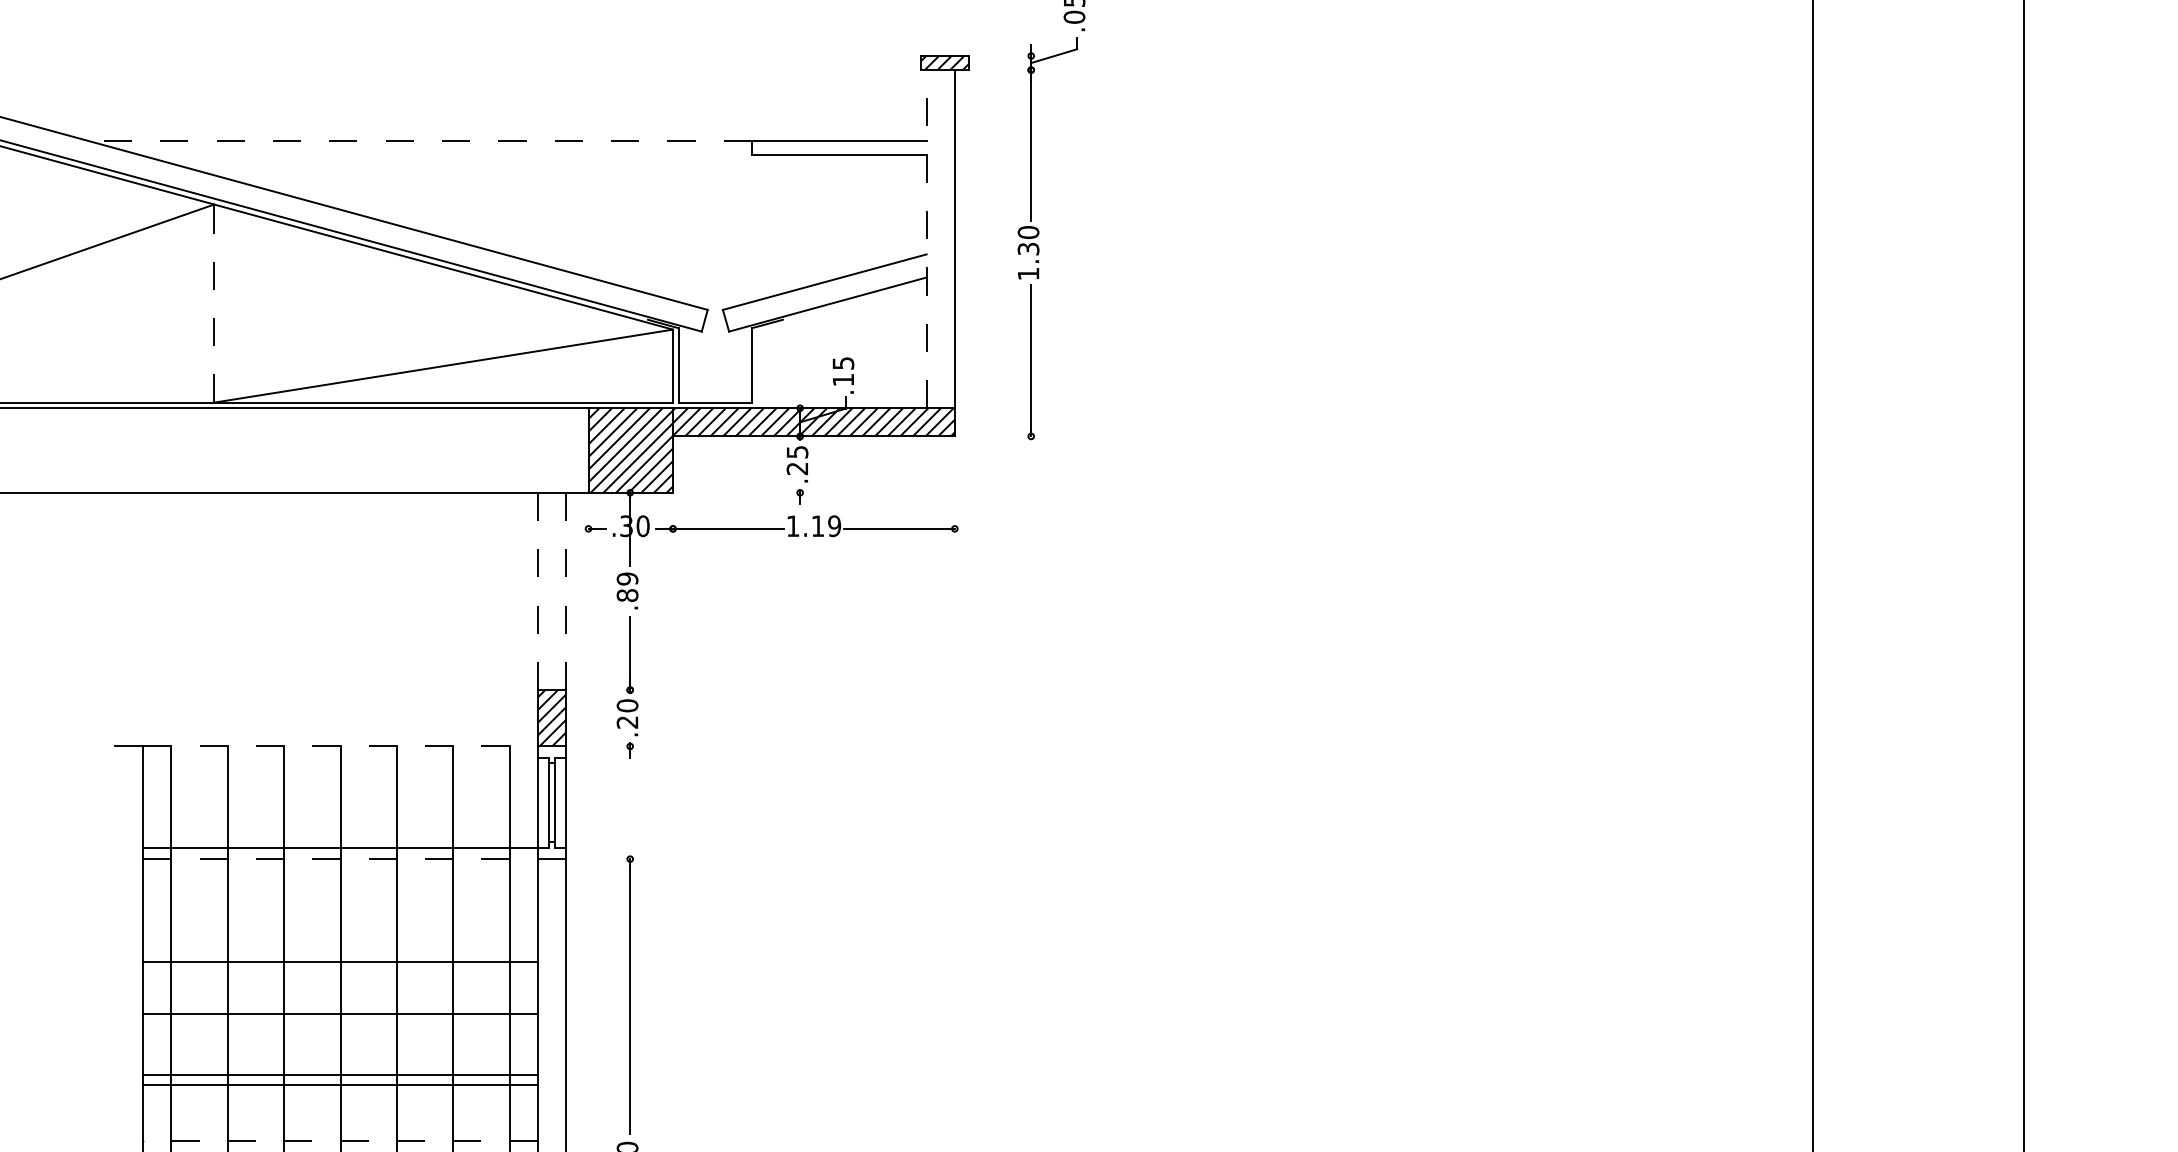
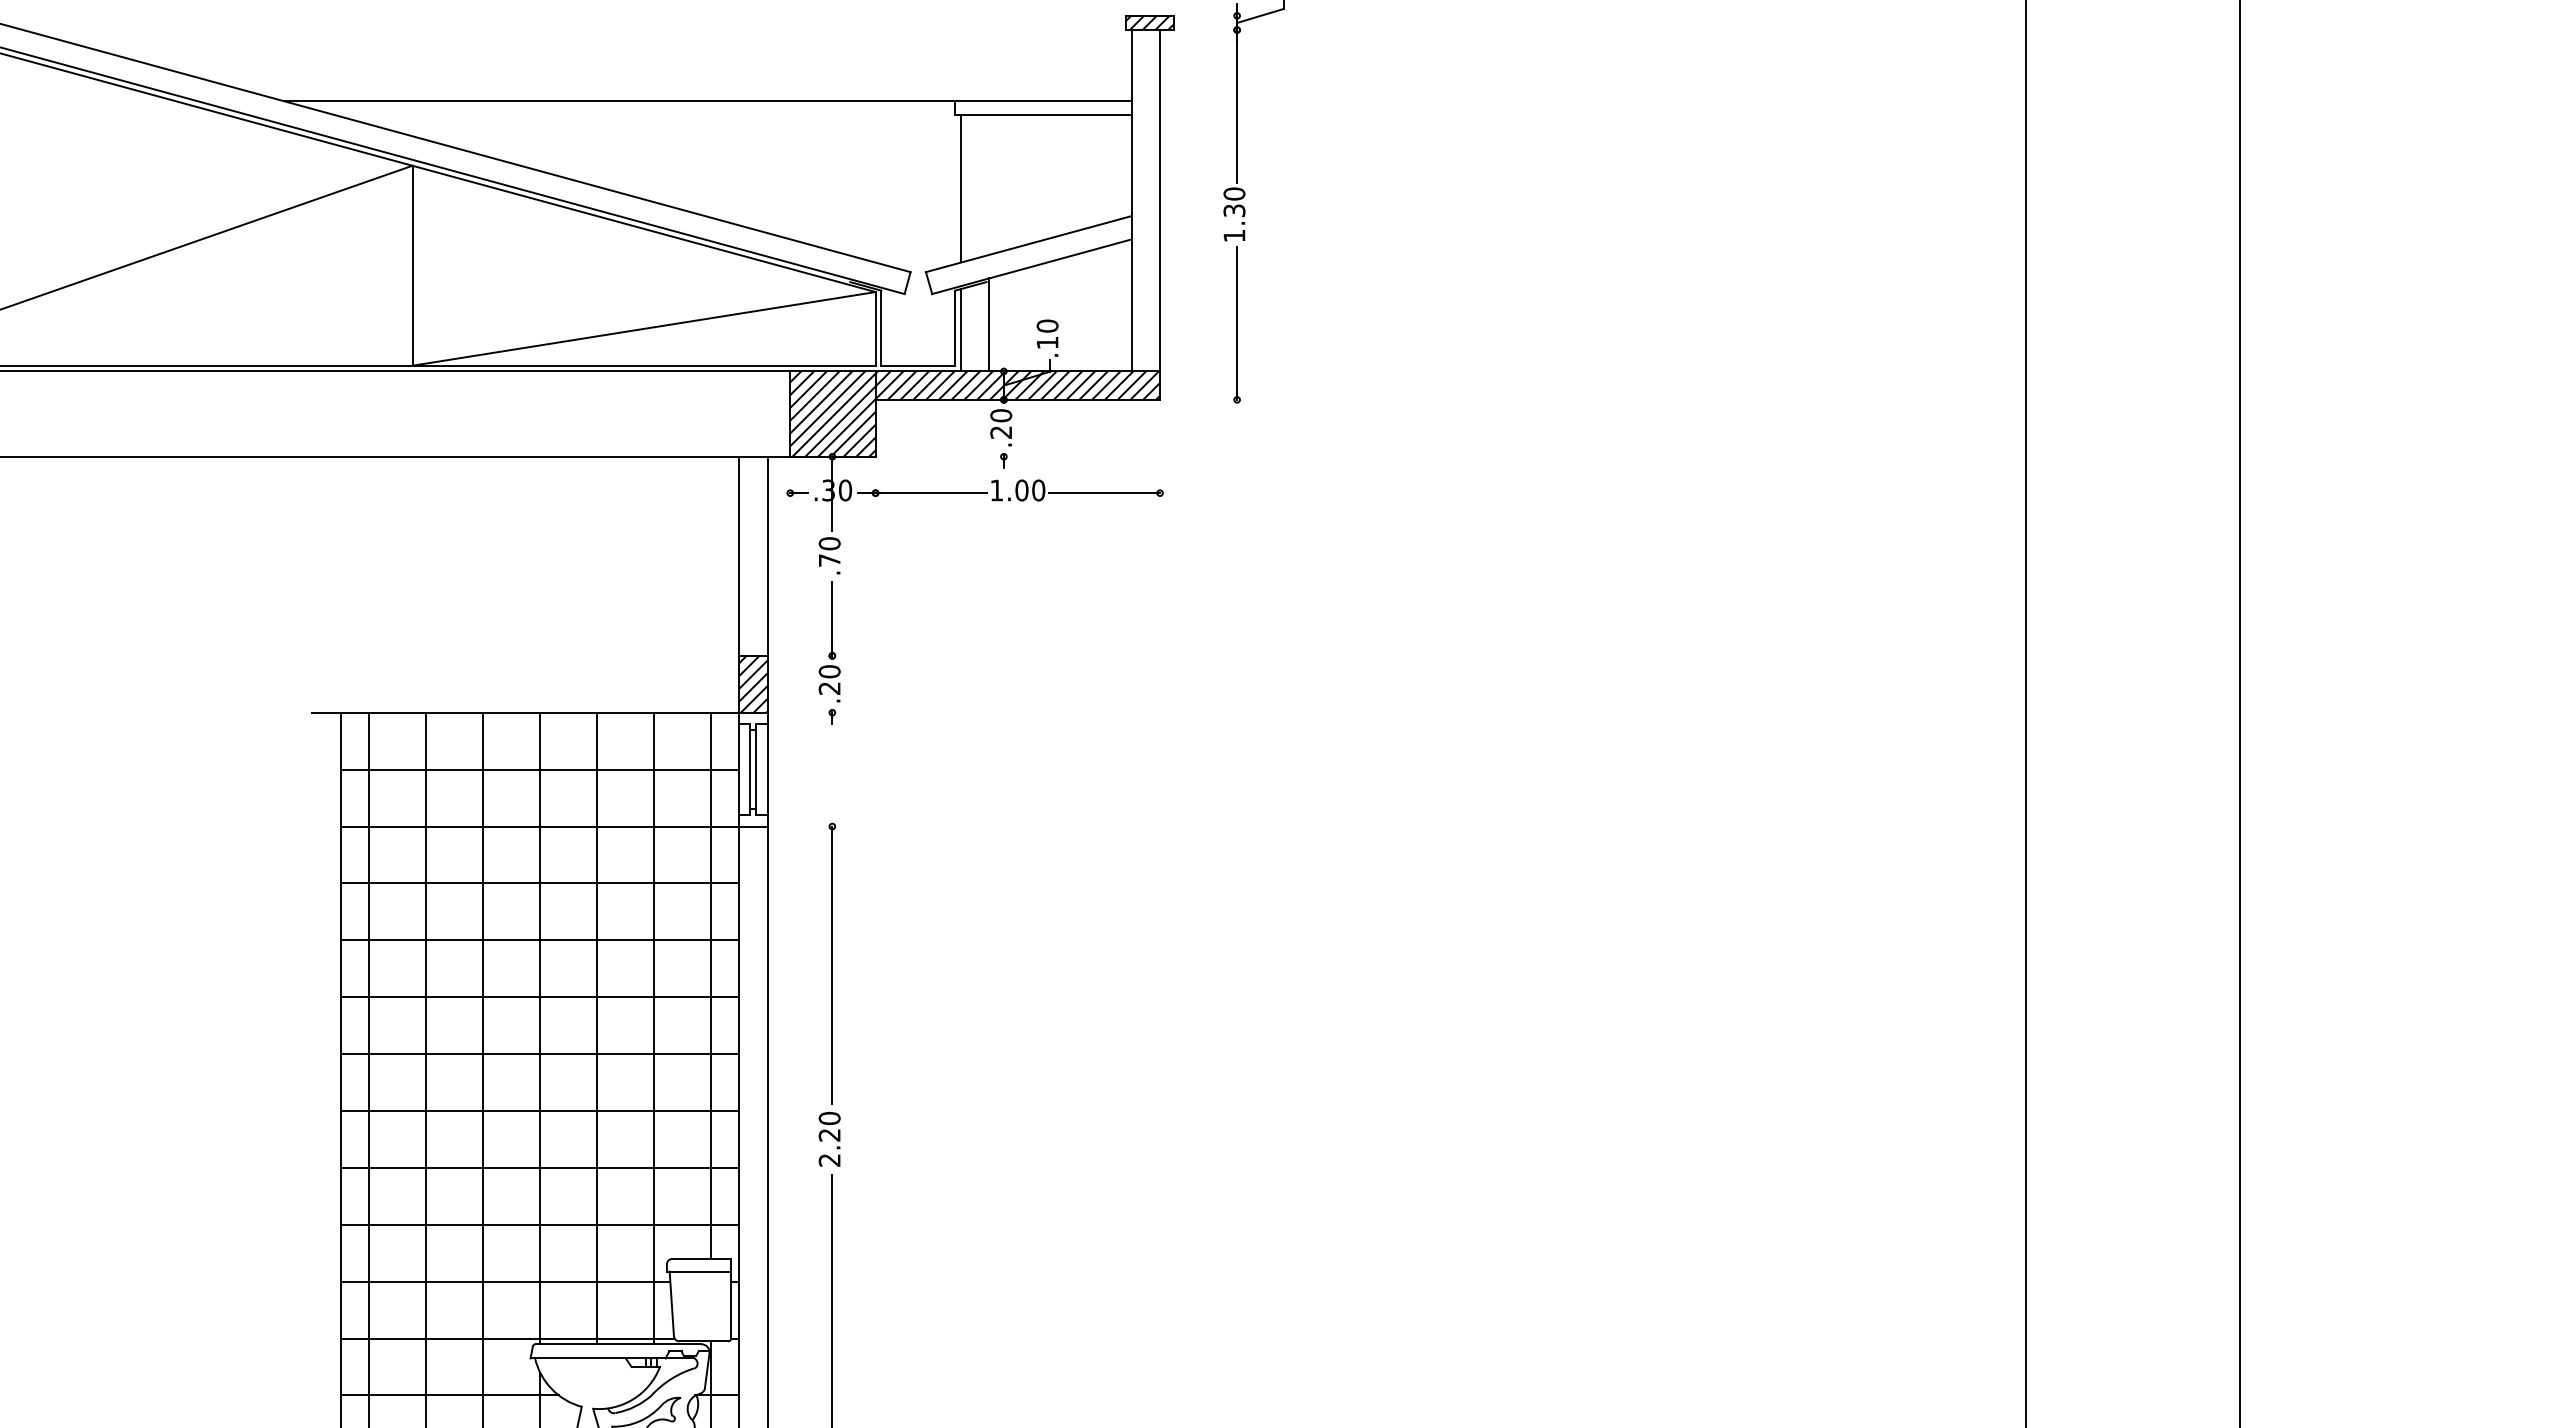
line: (419, 140) -> (619, 101), dashed -> solid
line: (757, 227) -> (960, 188), added
line: (926, 238) -> (1131, 200), dashed -> solid
line: (214, 303) -> (412, 265), dashed -> solid
line: (785, 361) -> (989, 324), added
text: (843, 362) -> (1047, 325), .15 -> .10
line: (757, 366) -> (960, 329), added
text: (797, 451) -> (1001, 415), .25 -> .20
text: (826, 526) -> (1030, 490), 1.19 -> 1.00
text: (627, 586) -> (829, 551), .89 -> .70
line: (538, 591) -> (739, 556), dashed -> solid
line: (565, 591) -> (767, 556), dashed -> solid
line: (341, 746) -> (540, 712), dashed -> solid
line: (340, 848) -> (539, 769), moved
line: (341, 859) -> (540, 826), dashed -> solid
line: (340, 962) -> (539, 883), moved
line: (340, 1014) -> (539, 940), moved
line: (340, 1075) -> (539, 997), moved
line: (340, 1140) -> (539, 1110), dashed -> solid

